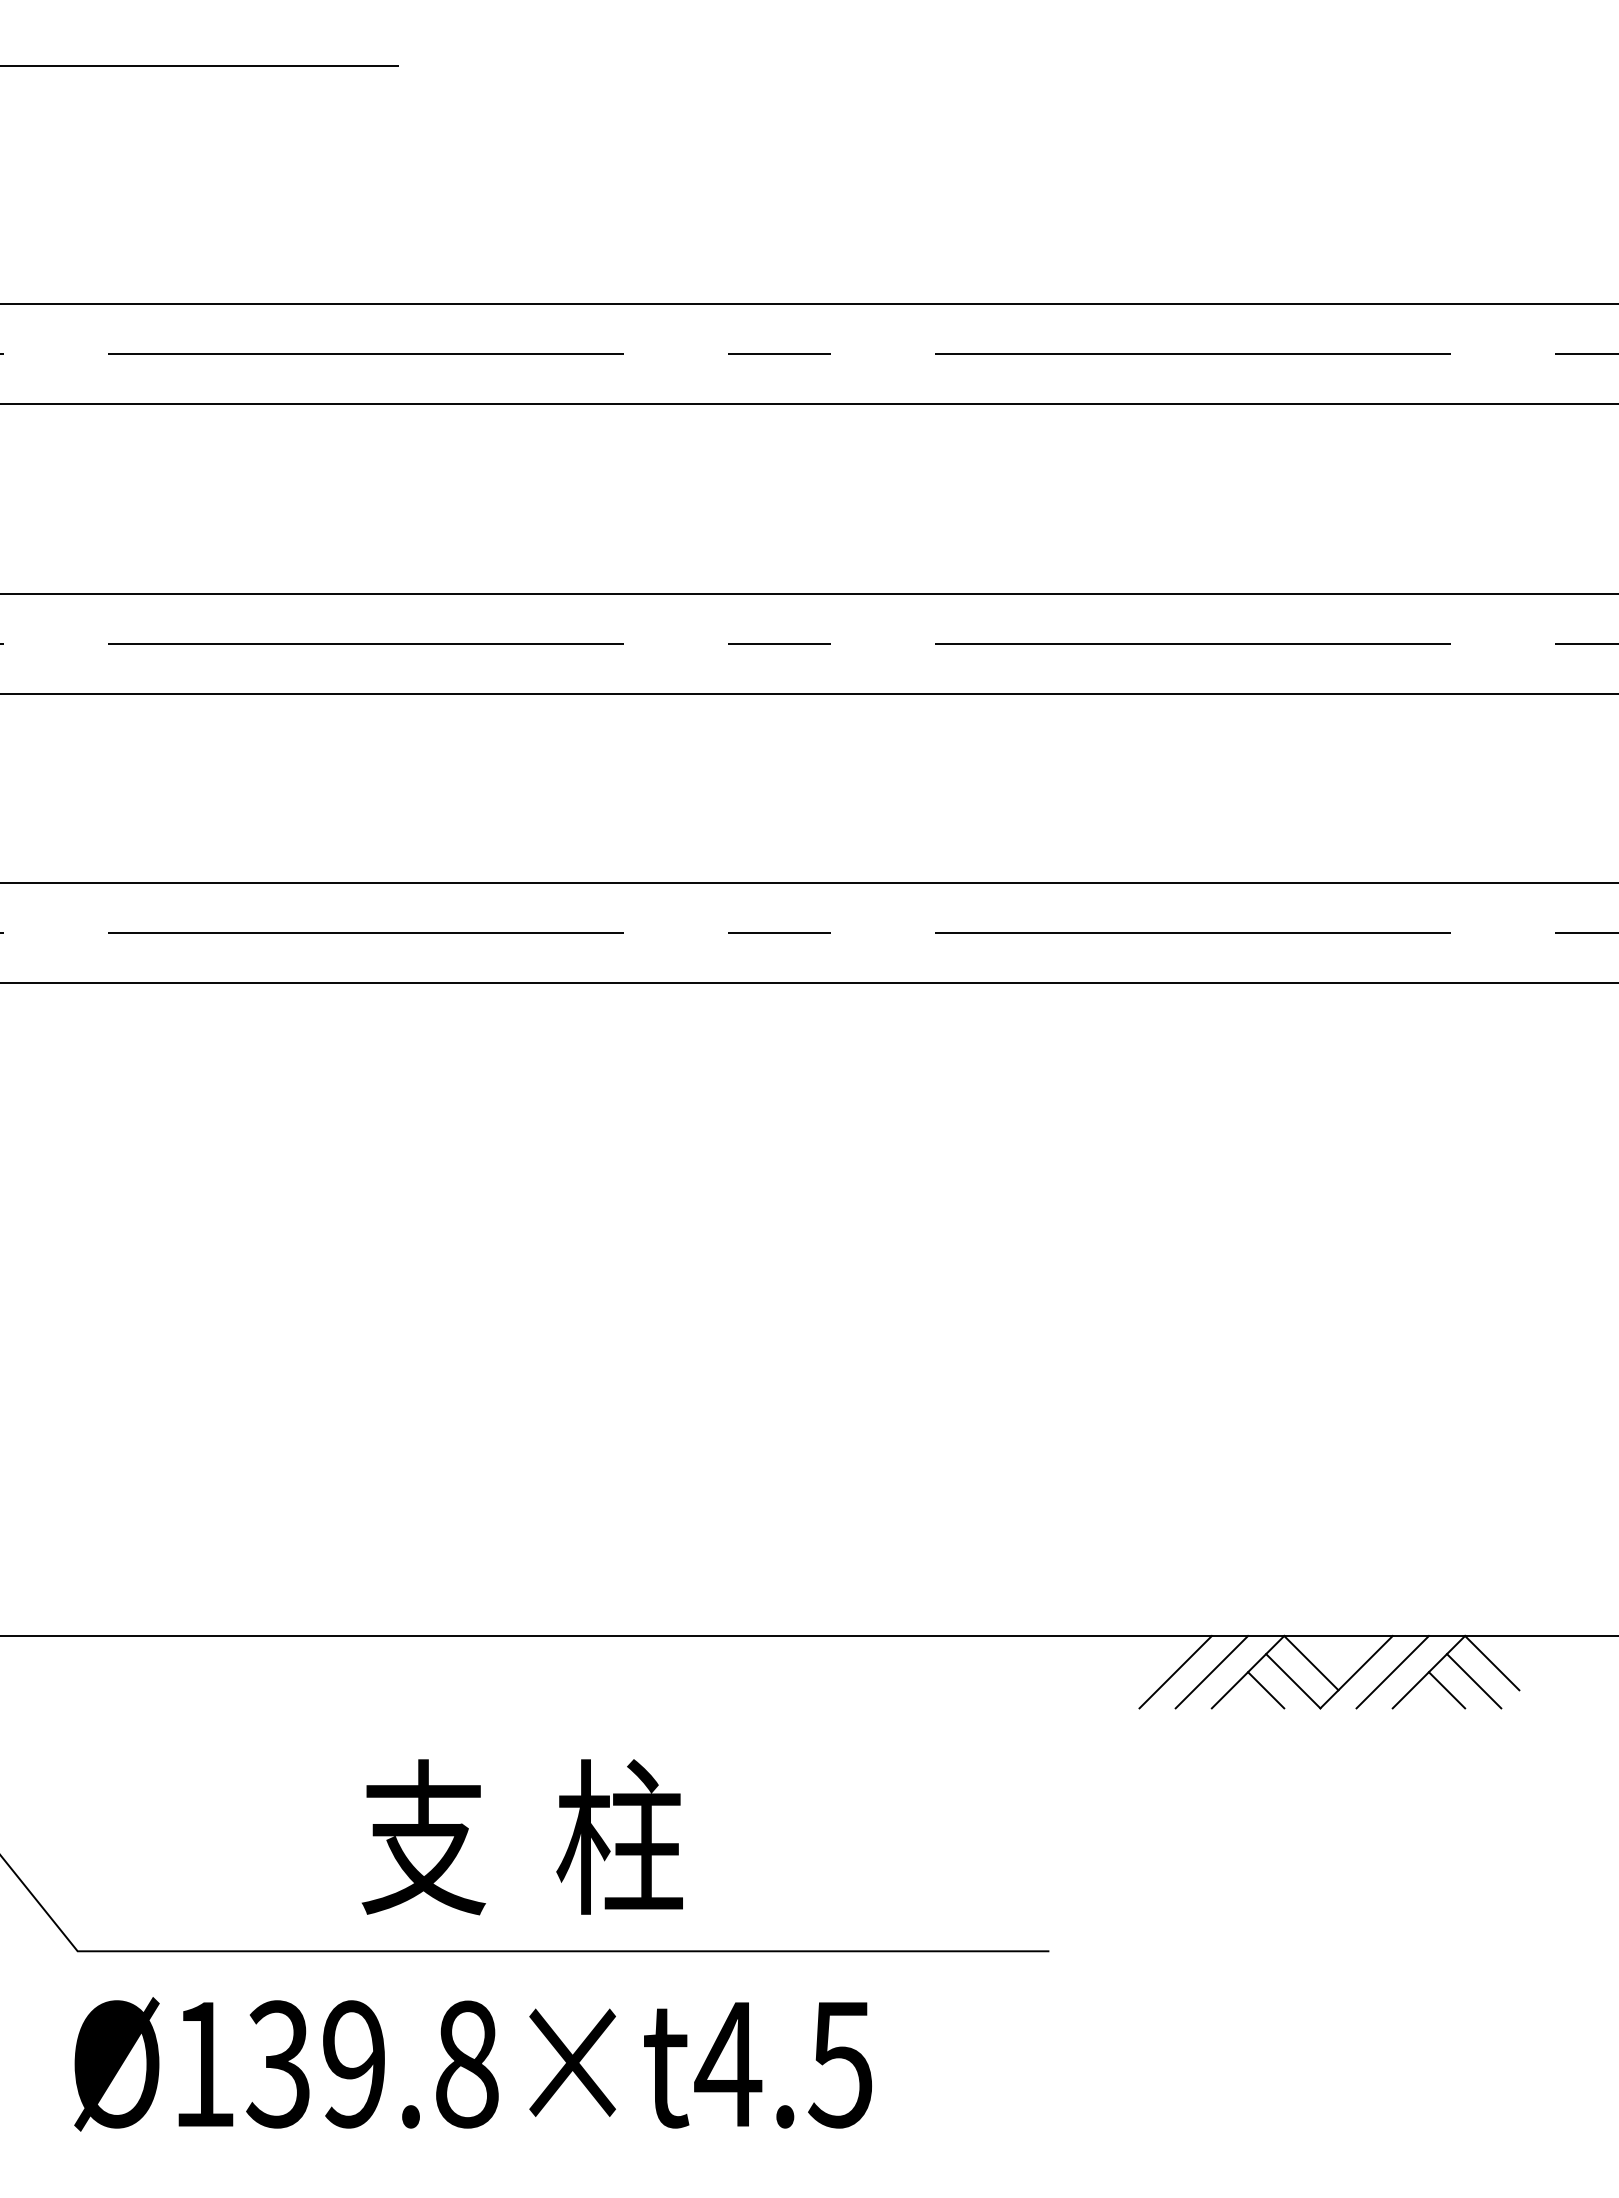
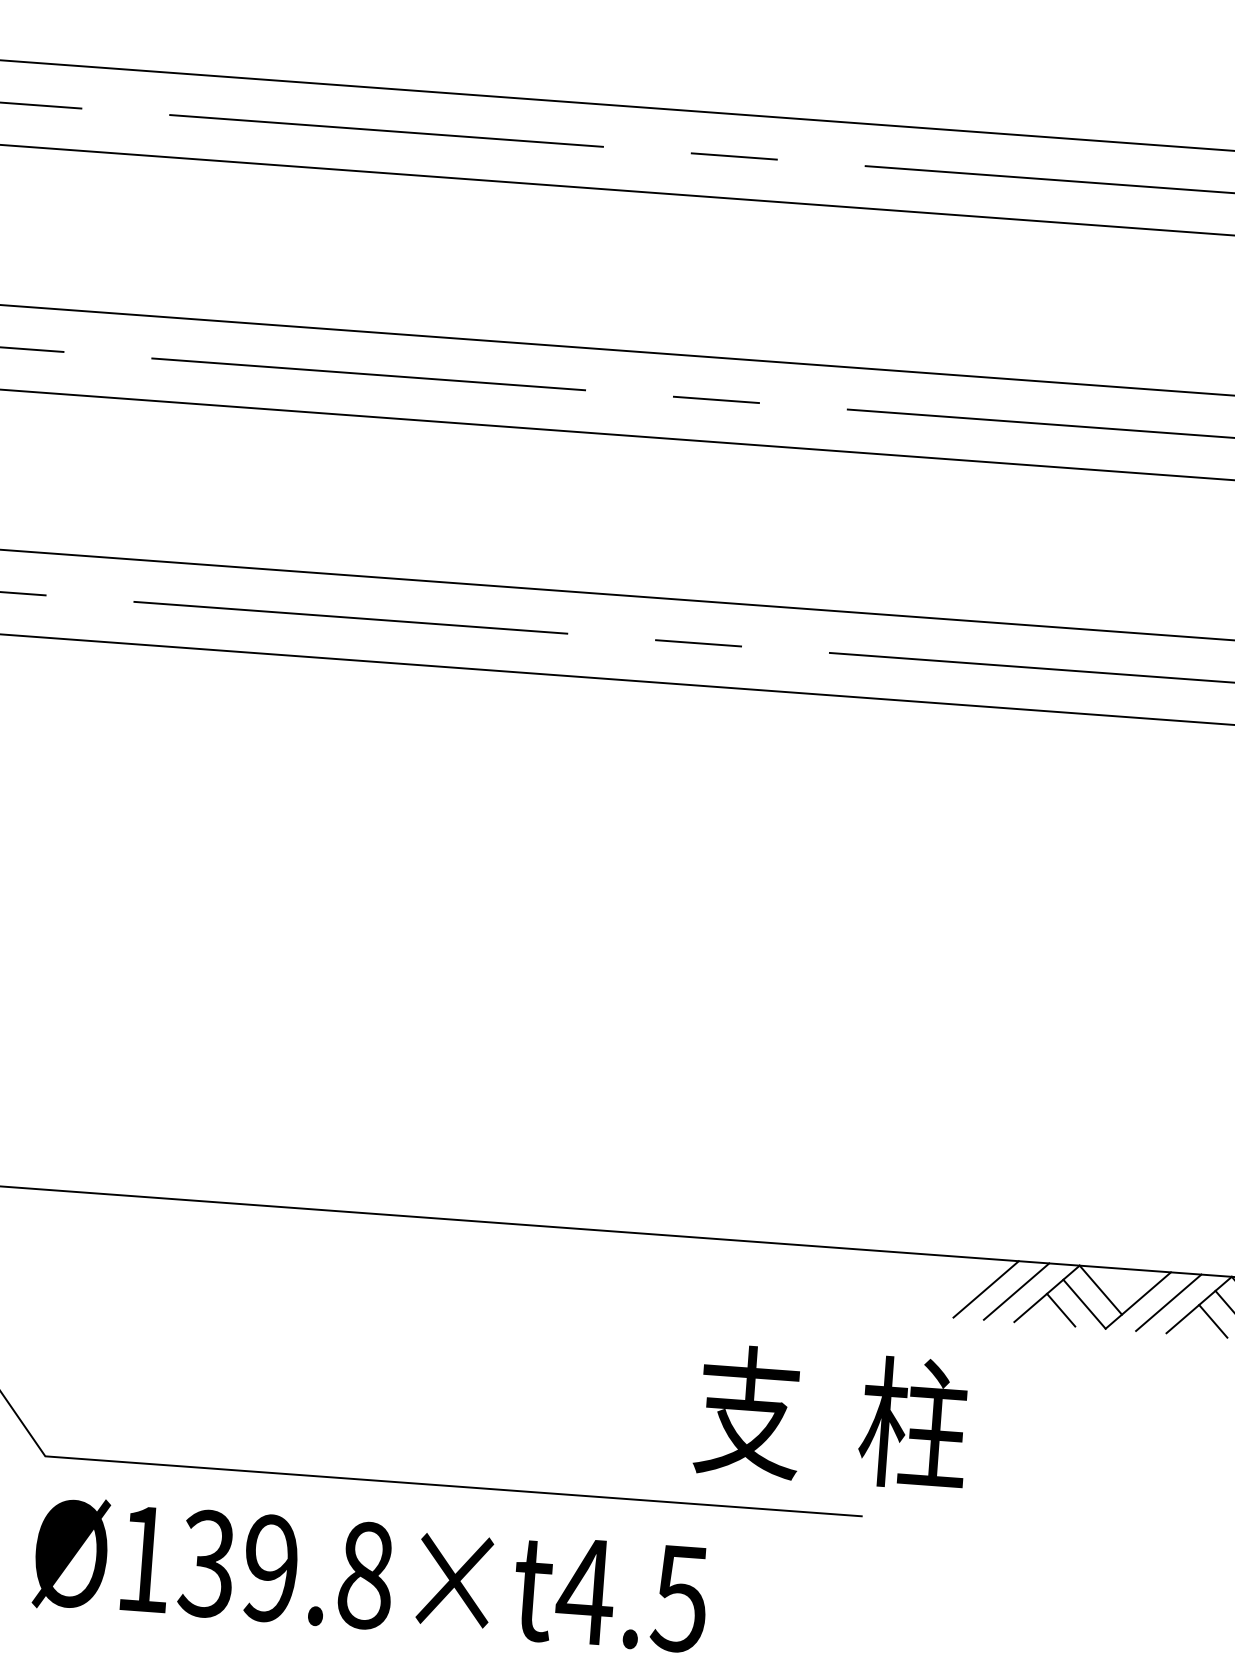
text: (521, 1837) -> (831, 1417), moved

